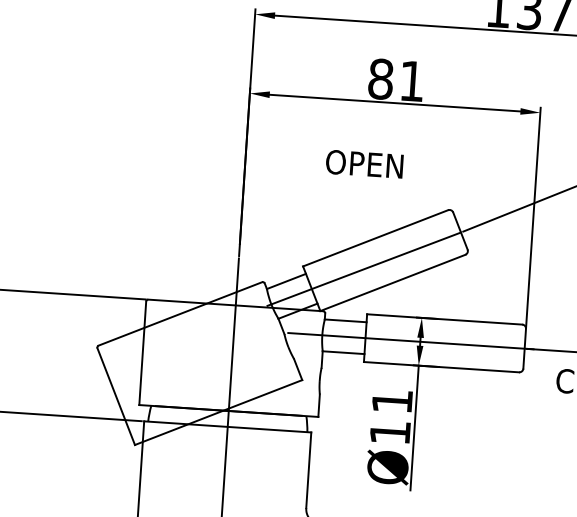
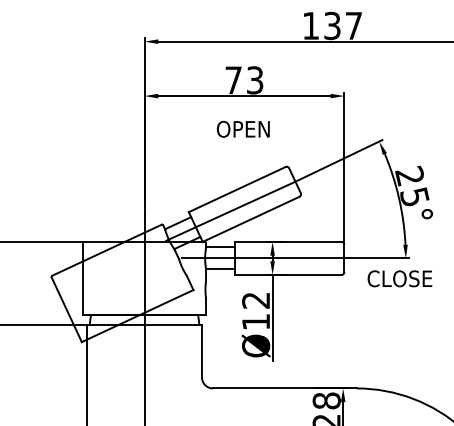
text: (396, 80) -> (244, 80), 81 -> 73
text: (363, 162) -> (242, 128), moved
text: (391, 401) -> (255, 300), Ø11 -> Ø12

